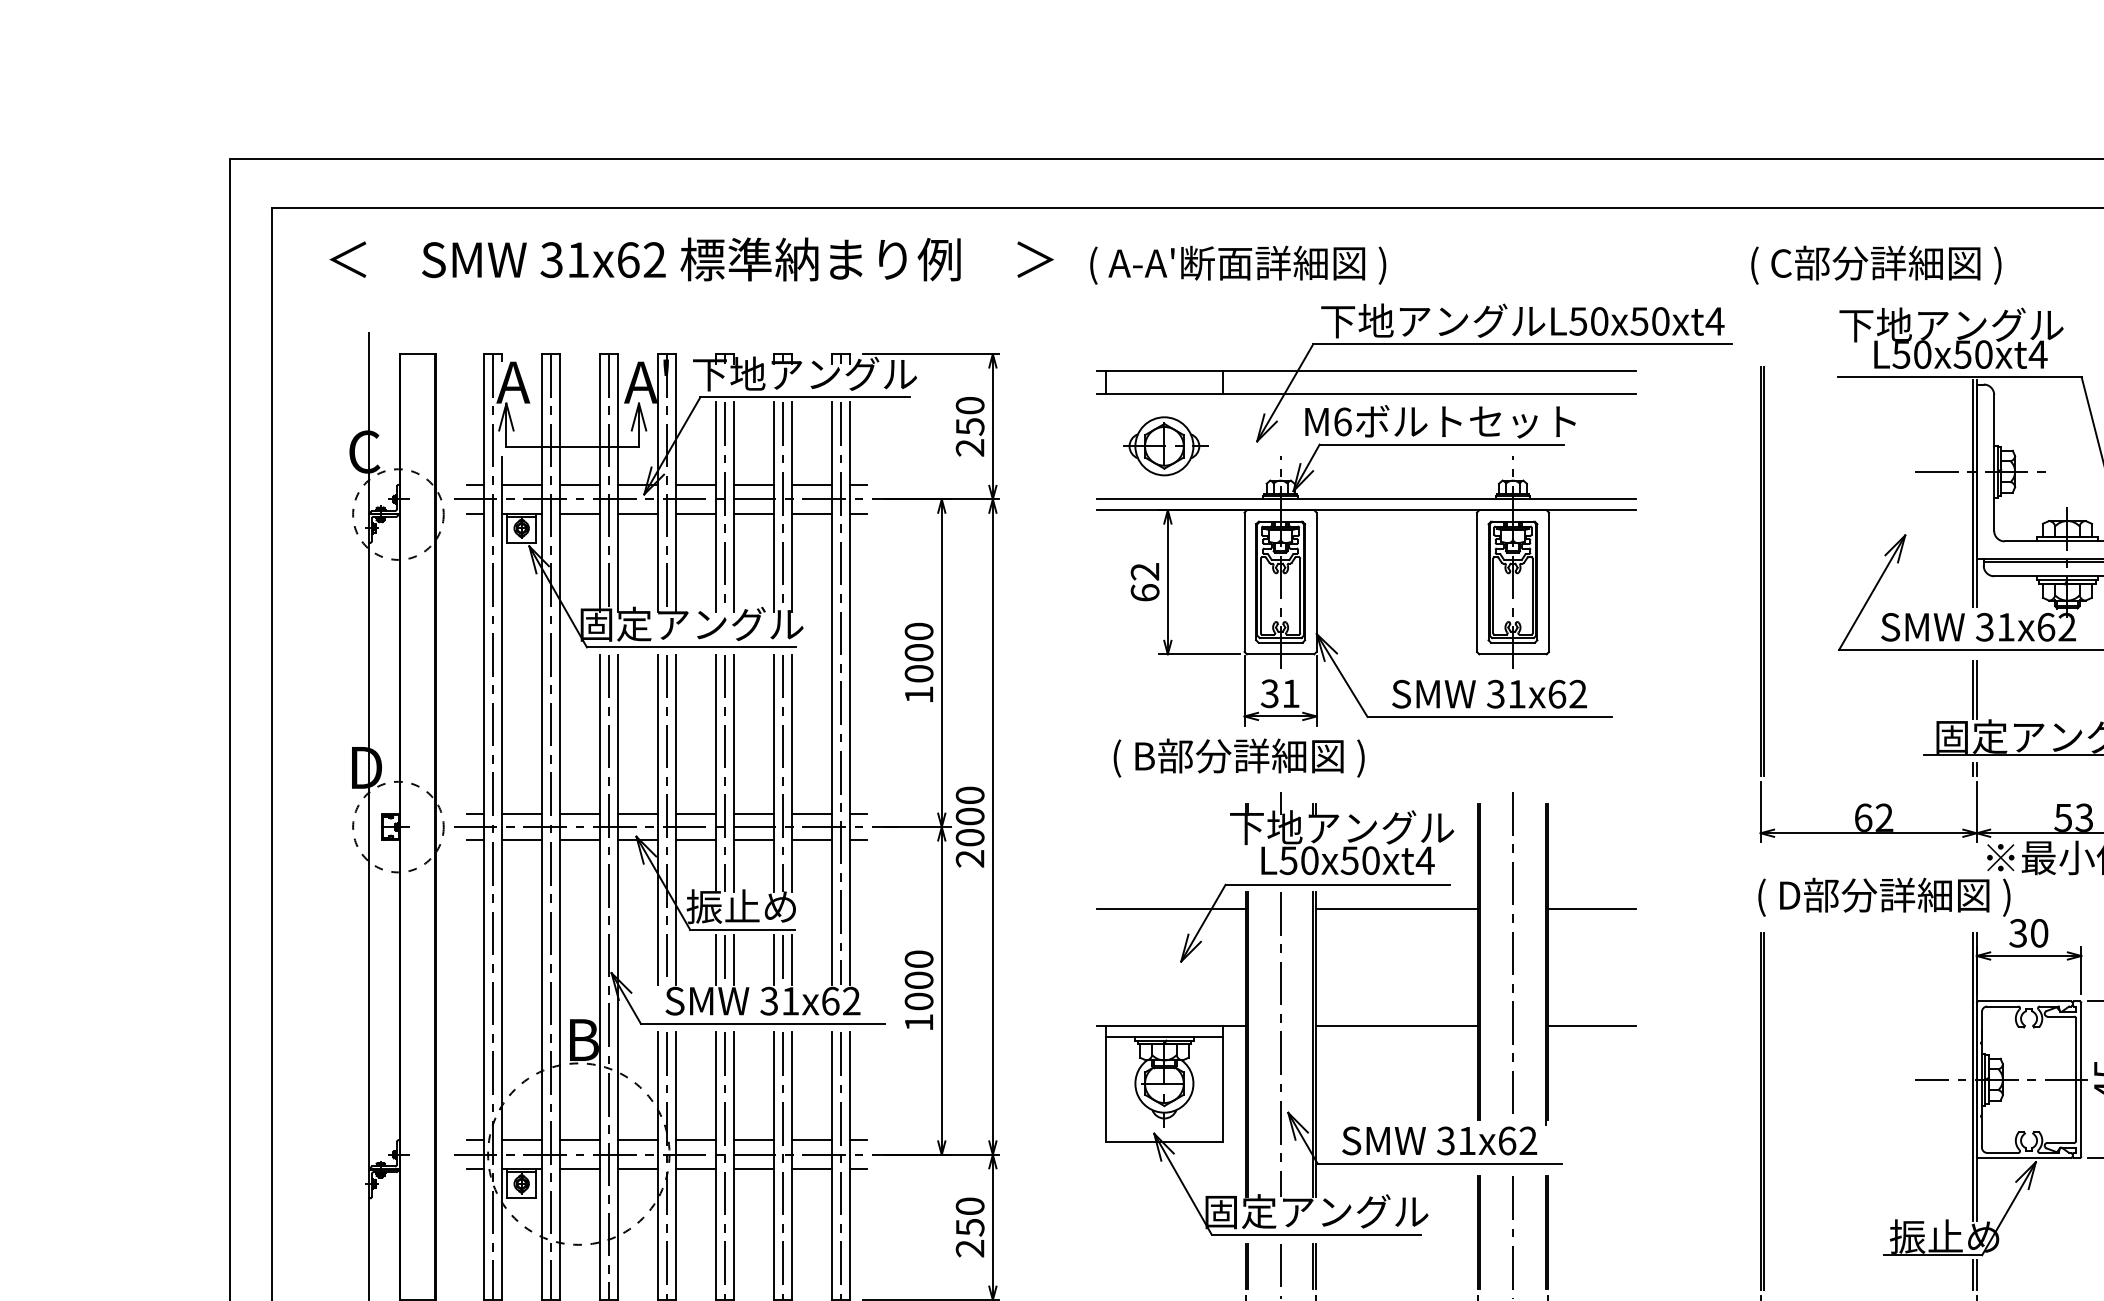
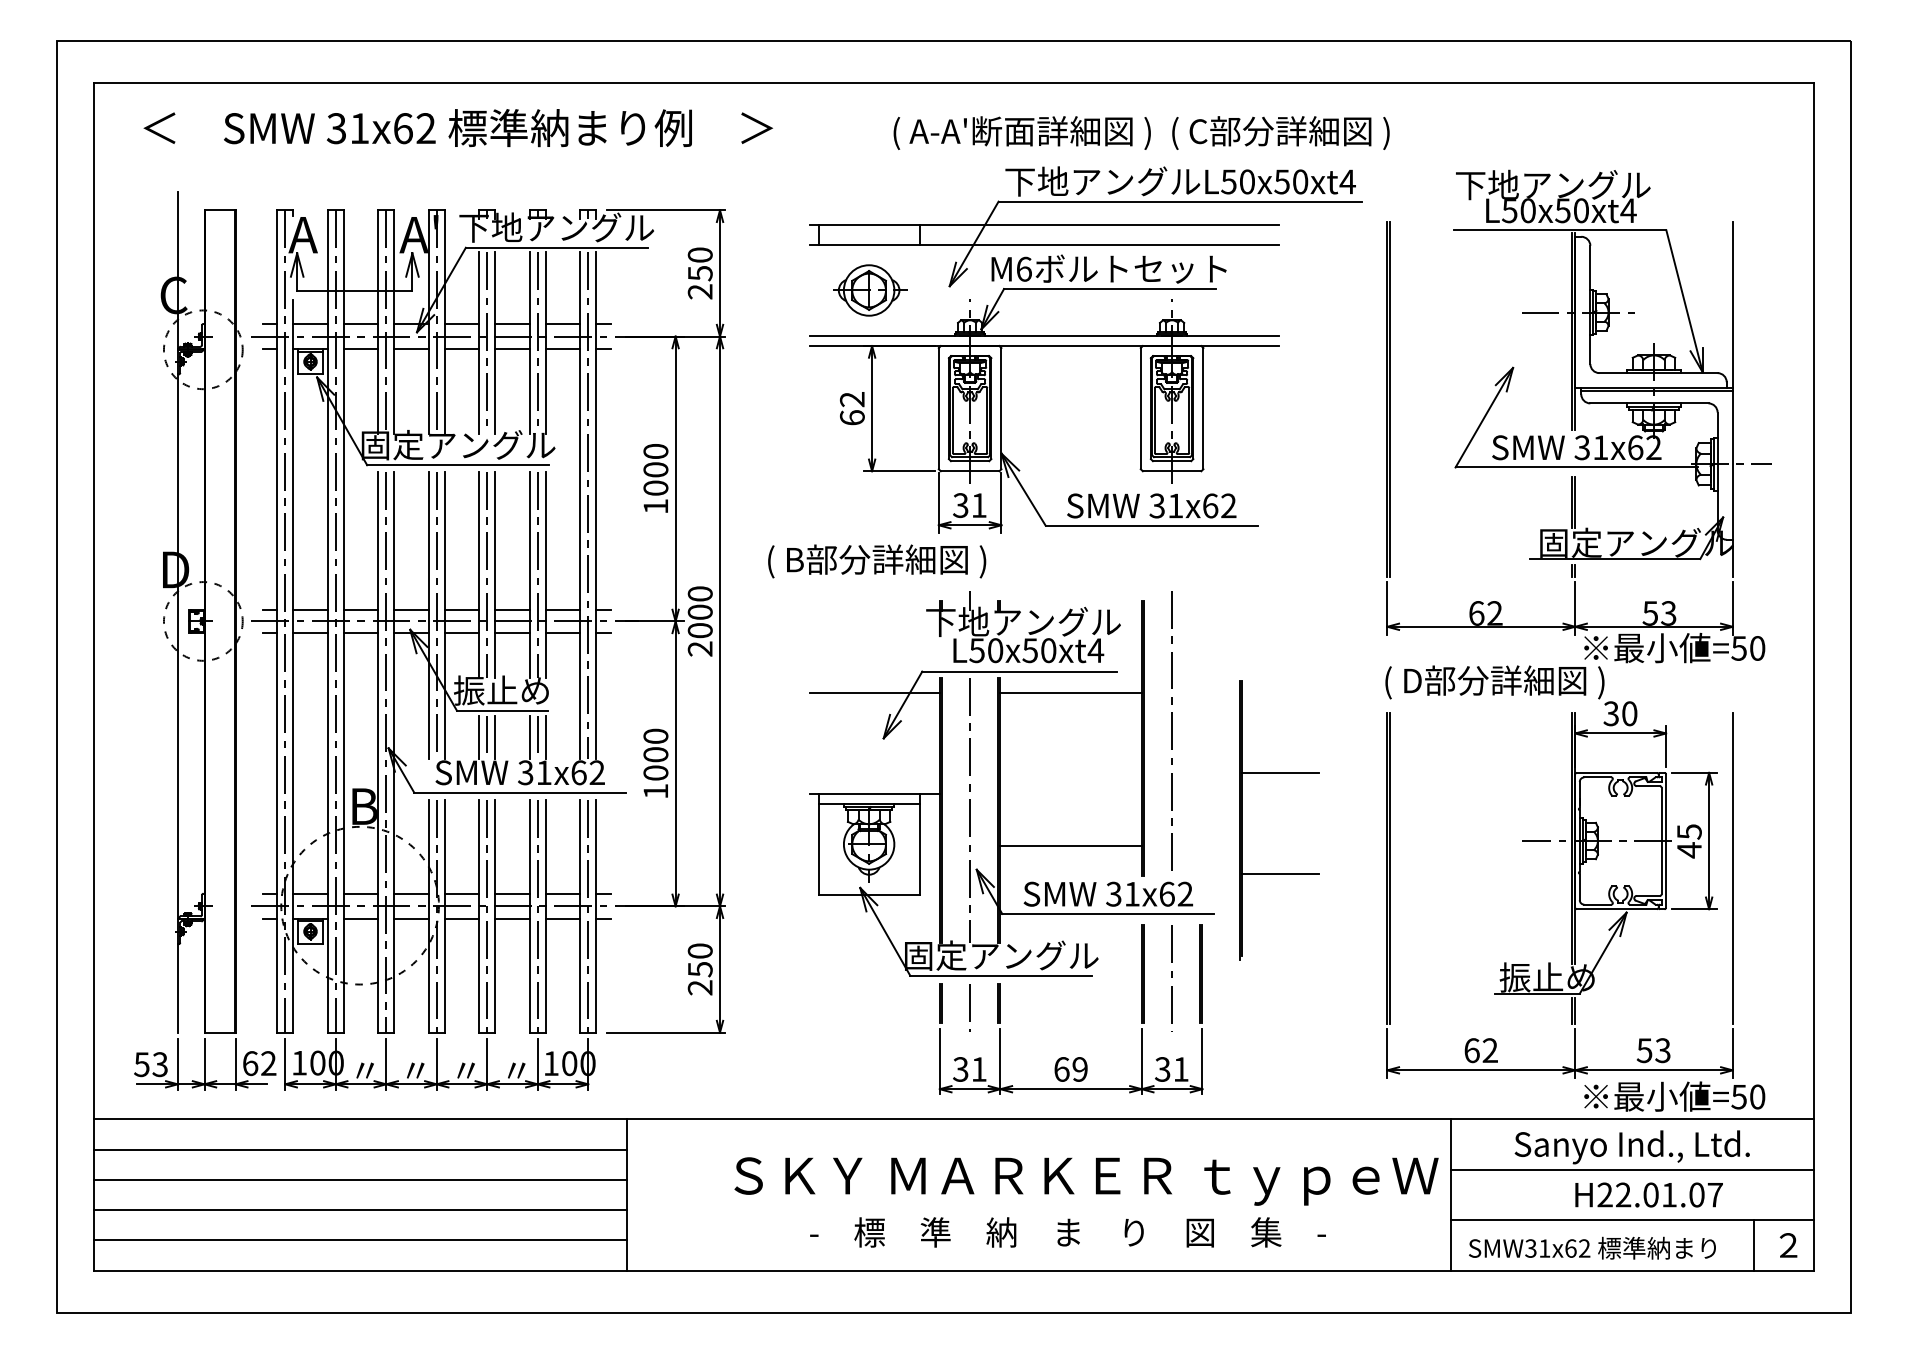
text: (1237, 264) -> (1021, 132), moved
text: (1875, 264) -> (1280, 132), moved
text: (1239, 758) -> (877, 561), moved
part: (1547, 964) -> (1242, 820), moved
line: (1396, 1025) -> (1070, 845), moved

